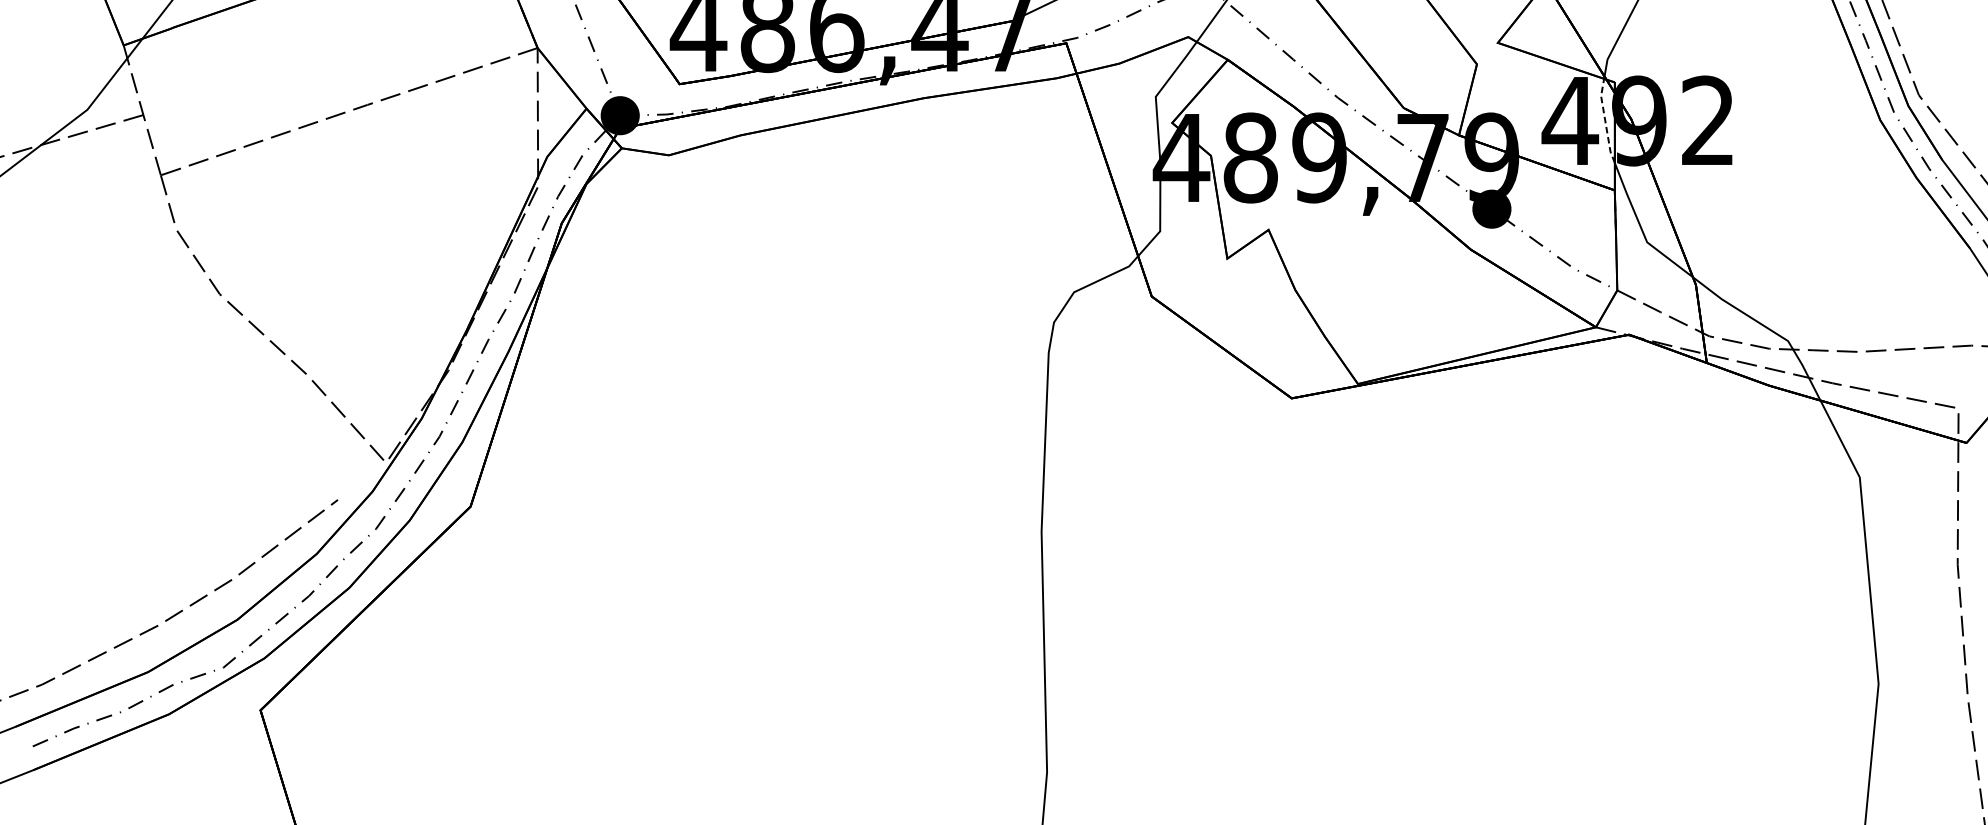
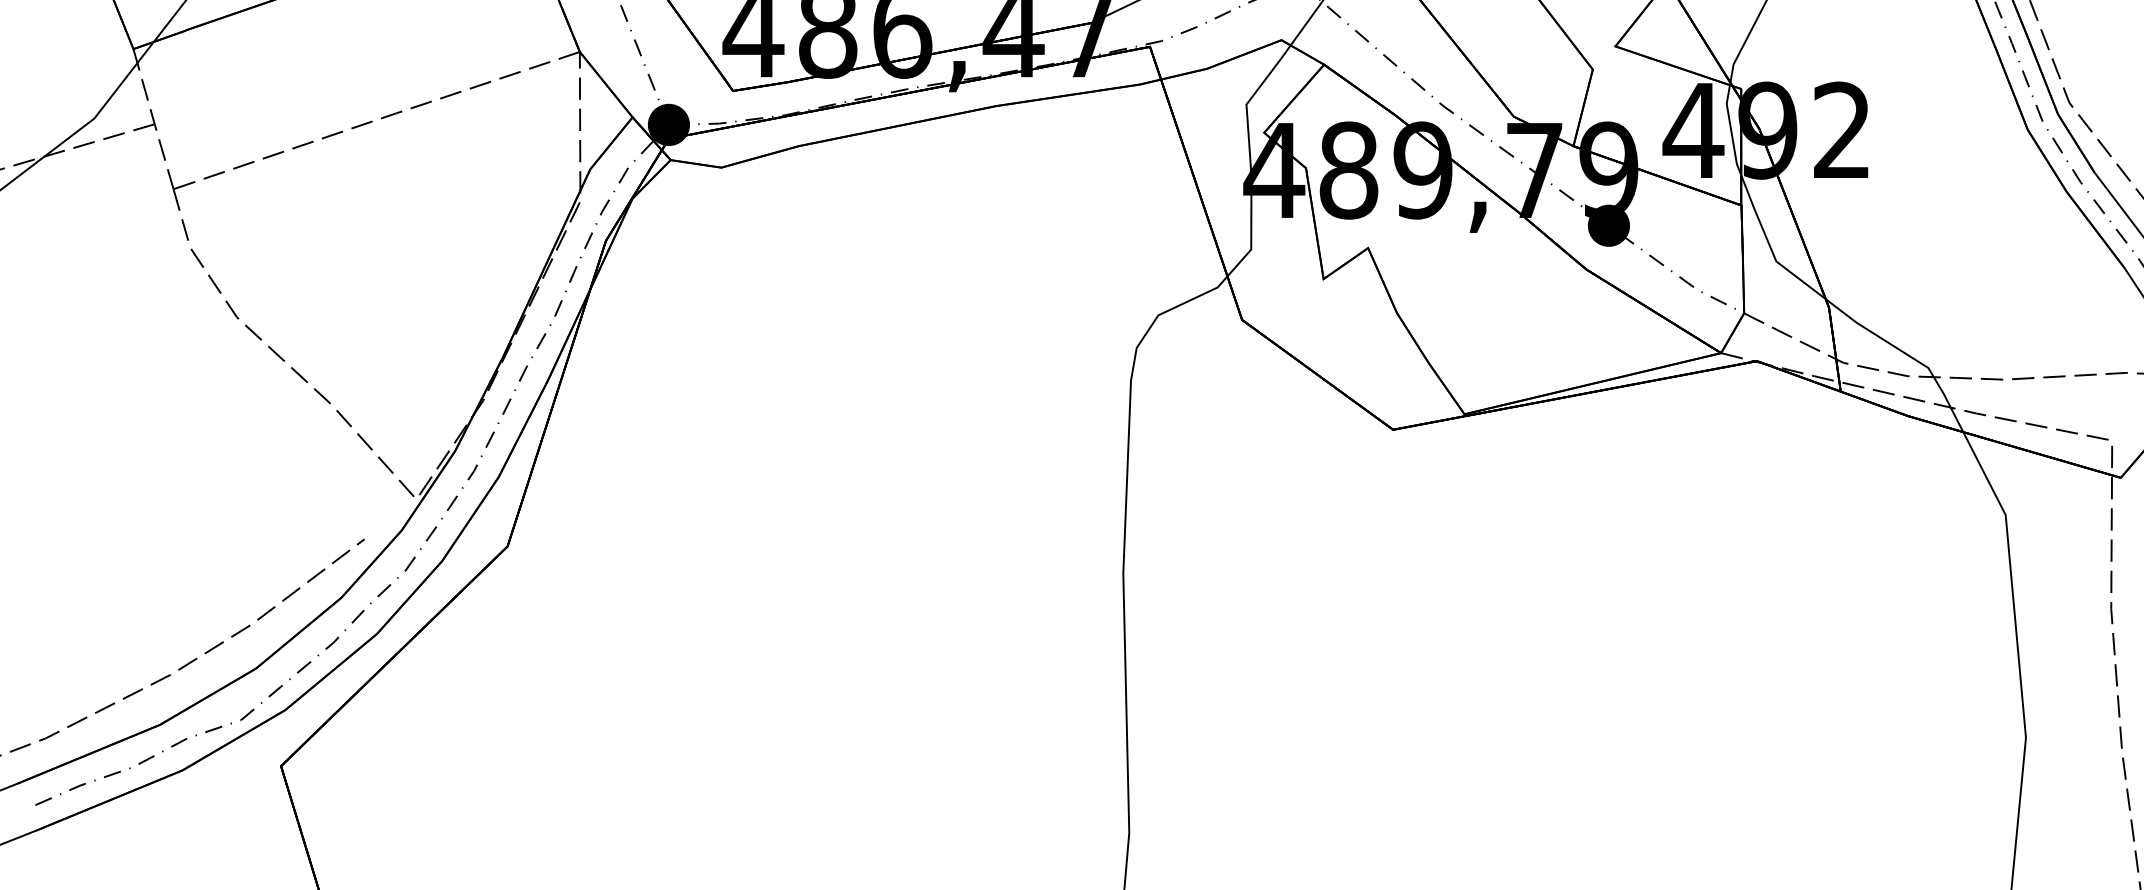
line: (1605, 121) -> (1731, 131), dashed -> solid

